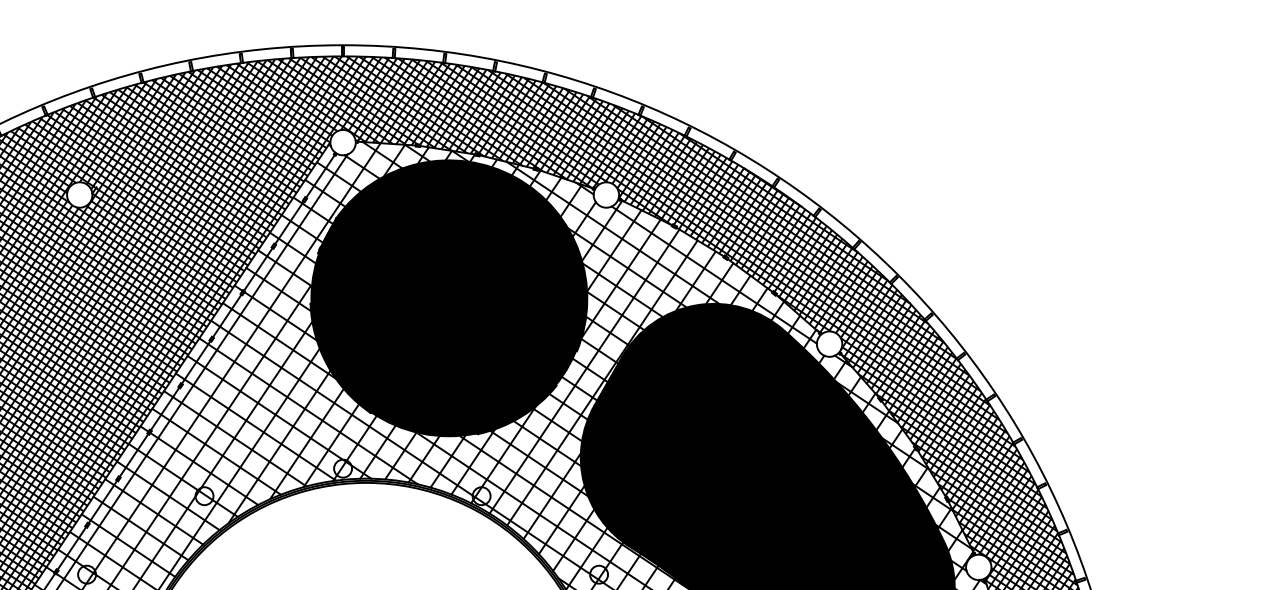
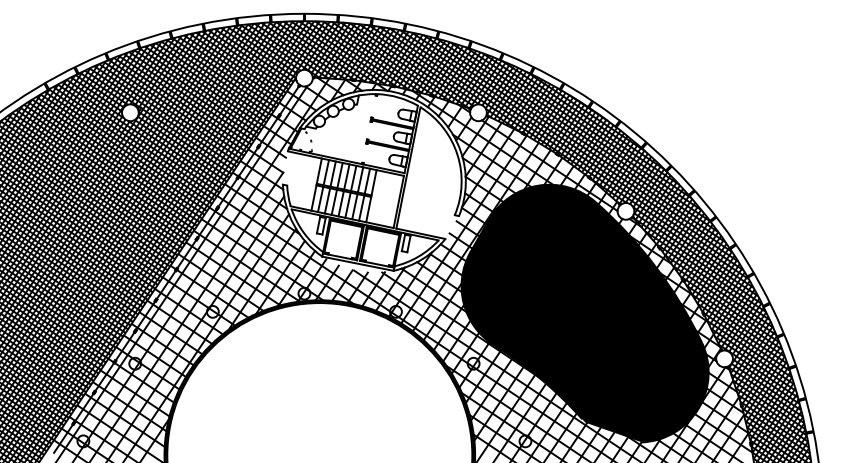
fill: (447, 297) -> (373, 180), removed

